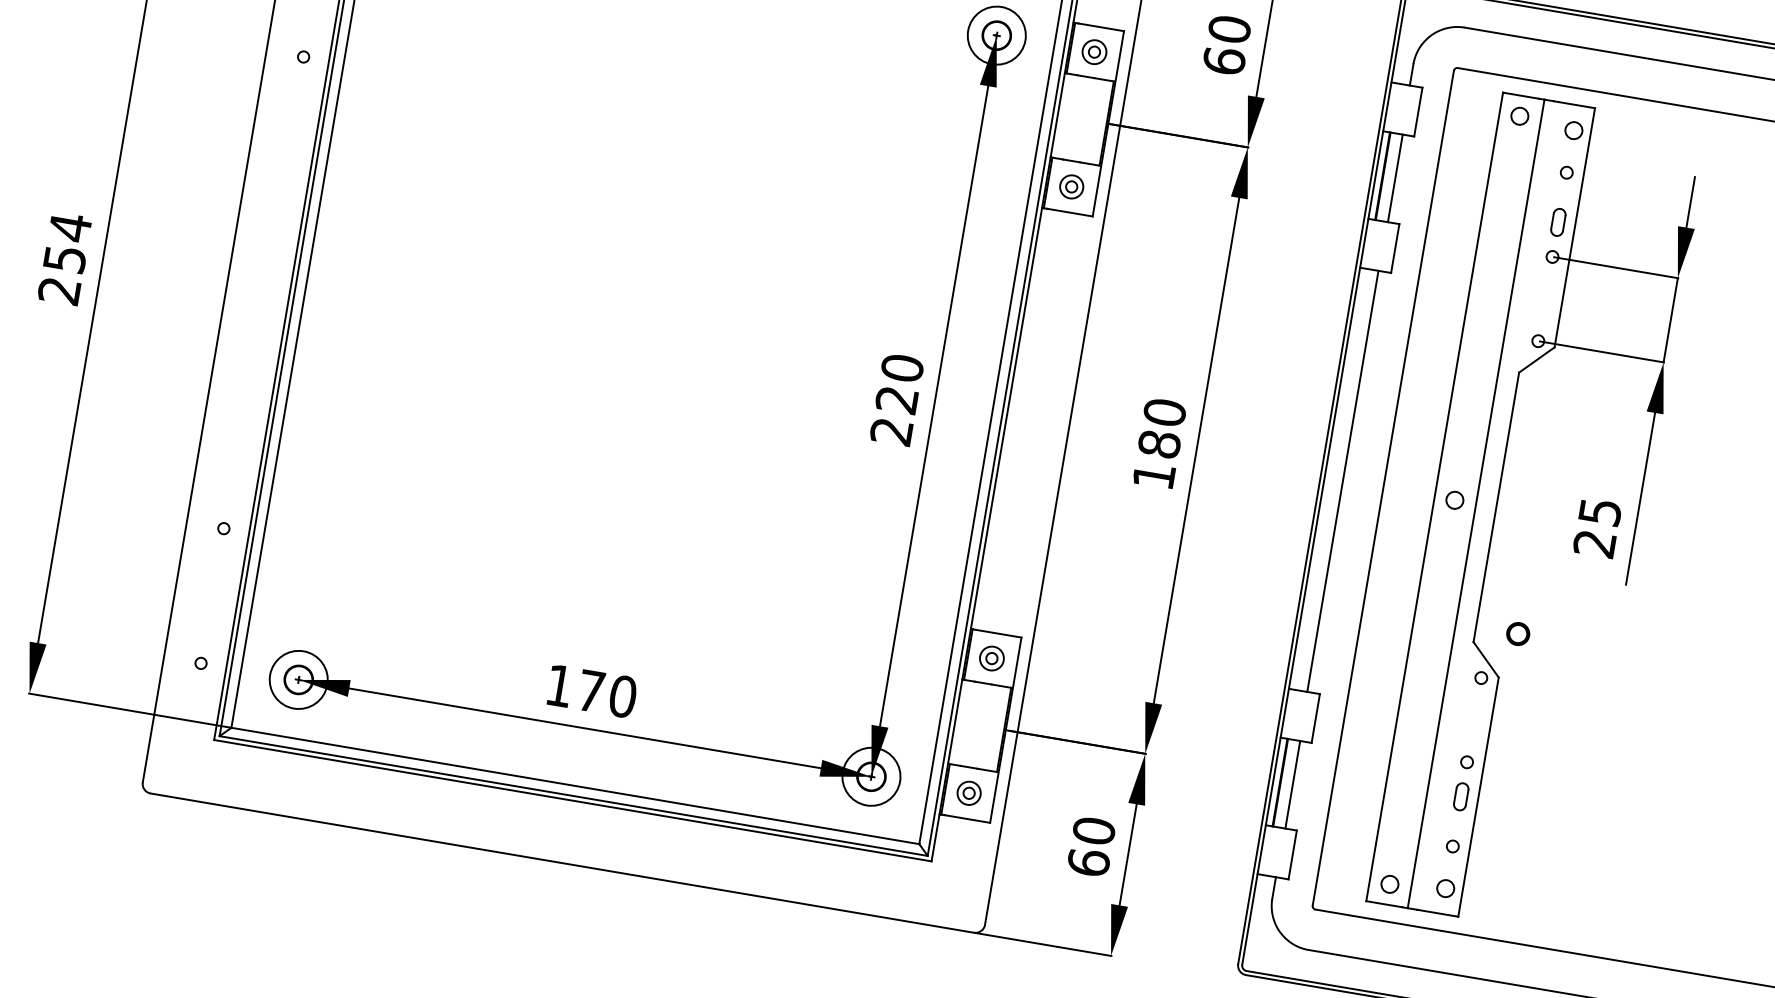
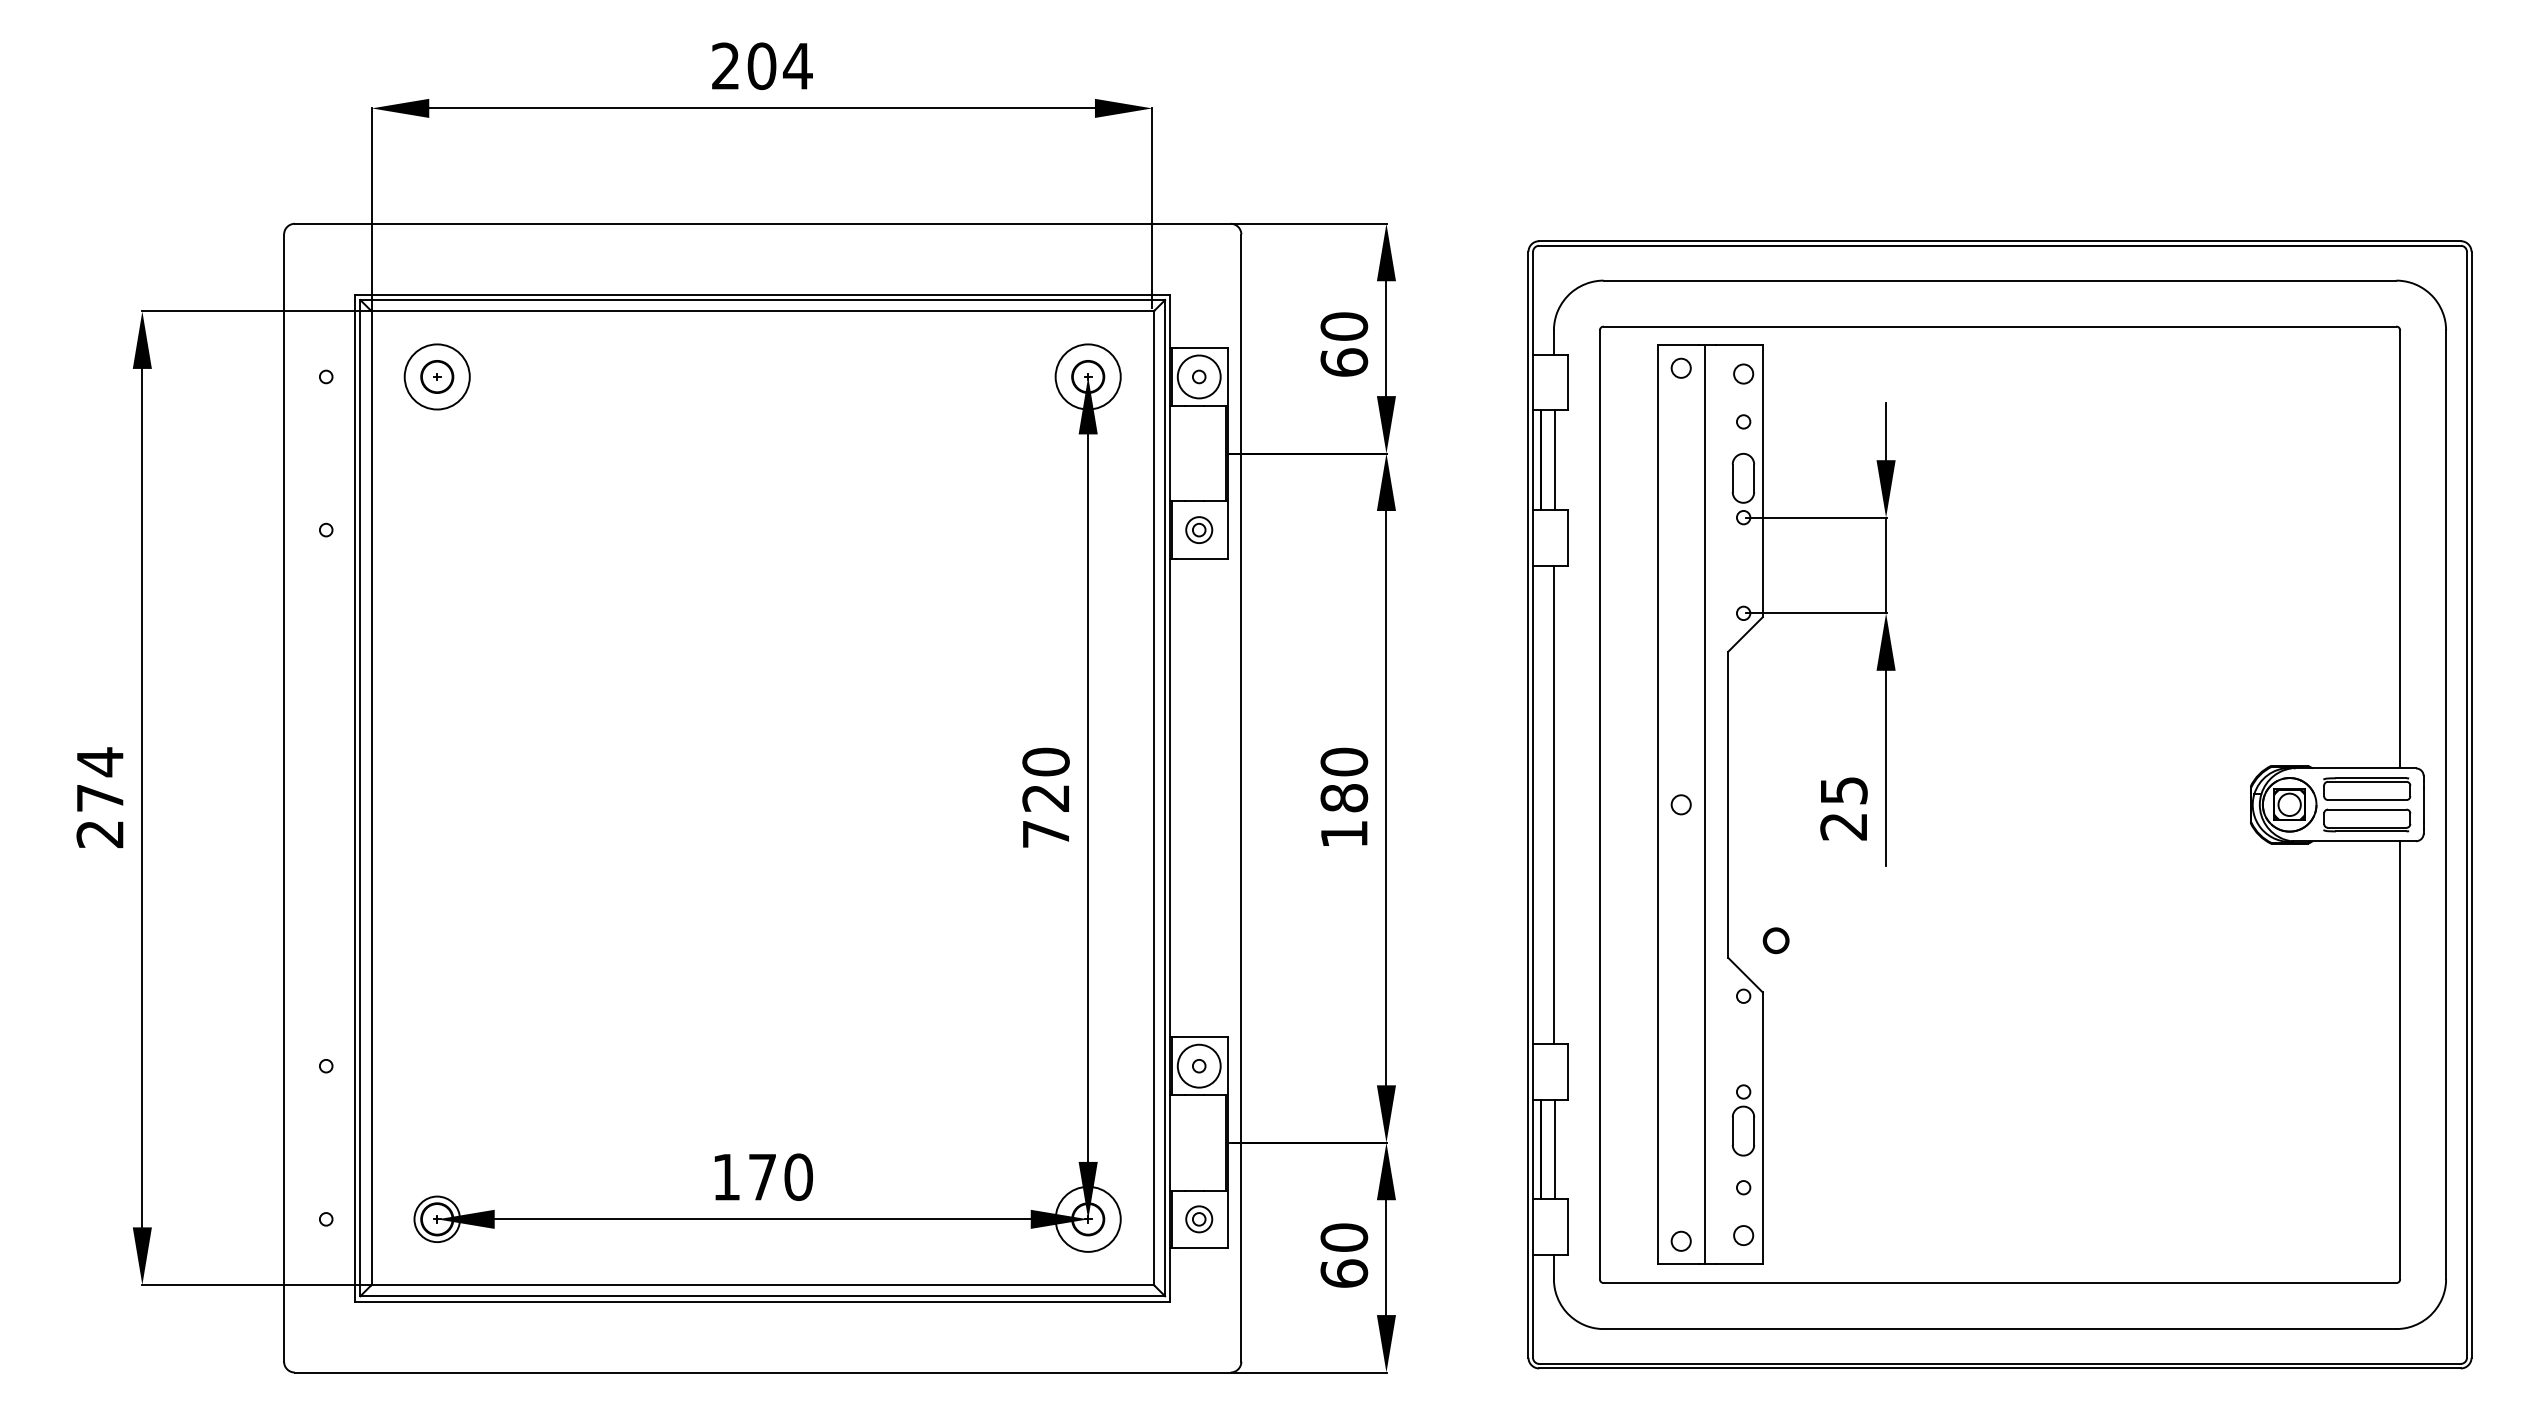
circle: (1093, 51) -> (1198, 376), size x1.6
part: (1558, 222) -> (1743, 478), size x1.6
text: (65, 259) -> (100, 798), 254 -> 274
text: (891, 431) -> (1045, 834), 220 -> 720
circle: (991, 657) -> (1198, 1065), size x1.6
circle: (298, 679) -> (436, 1218), size x0.7
part: (1461, 797) -> (1743, 1131), size x1.6

